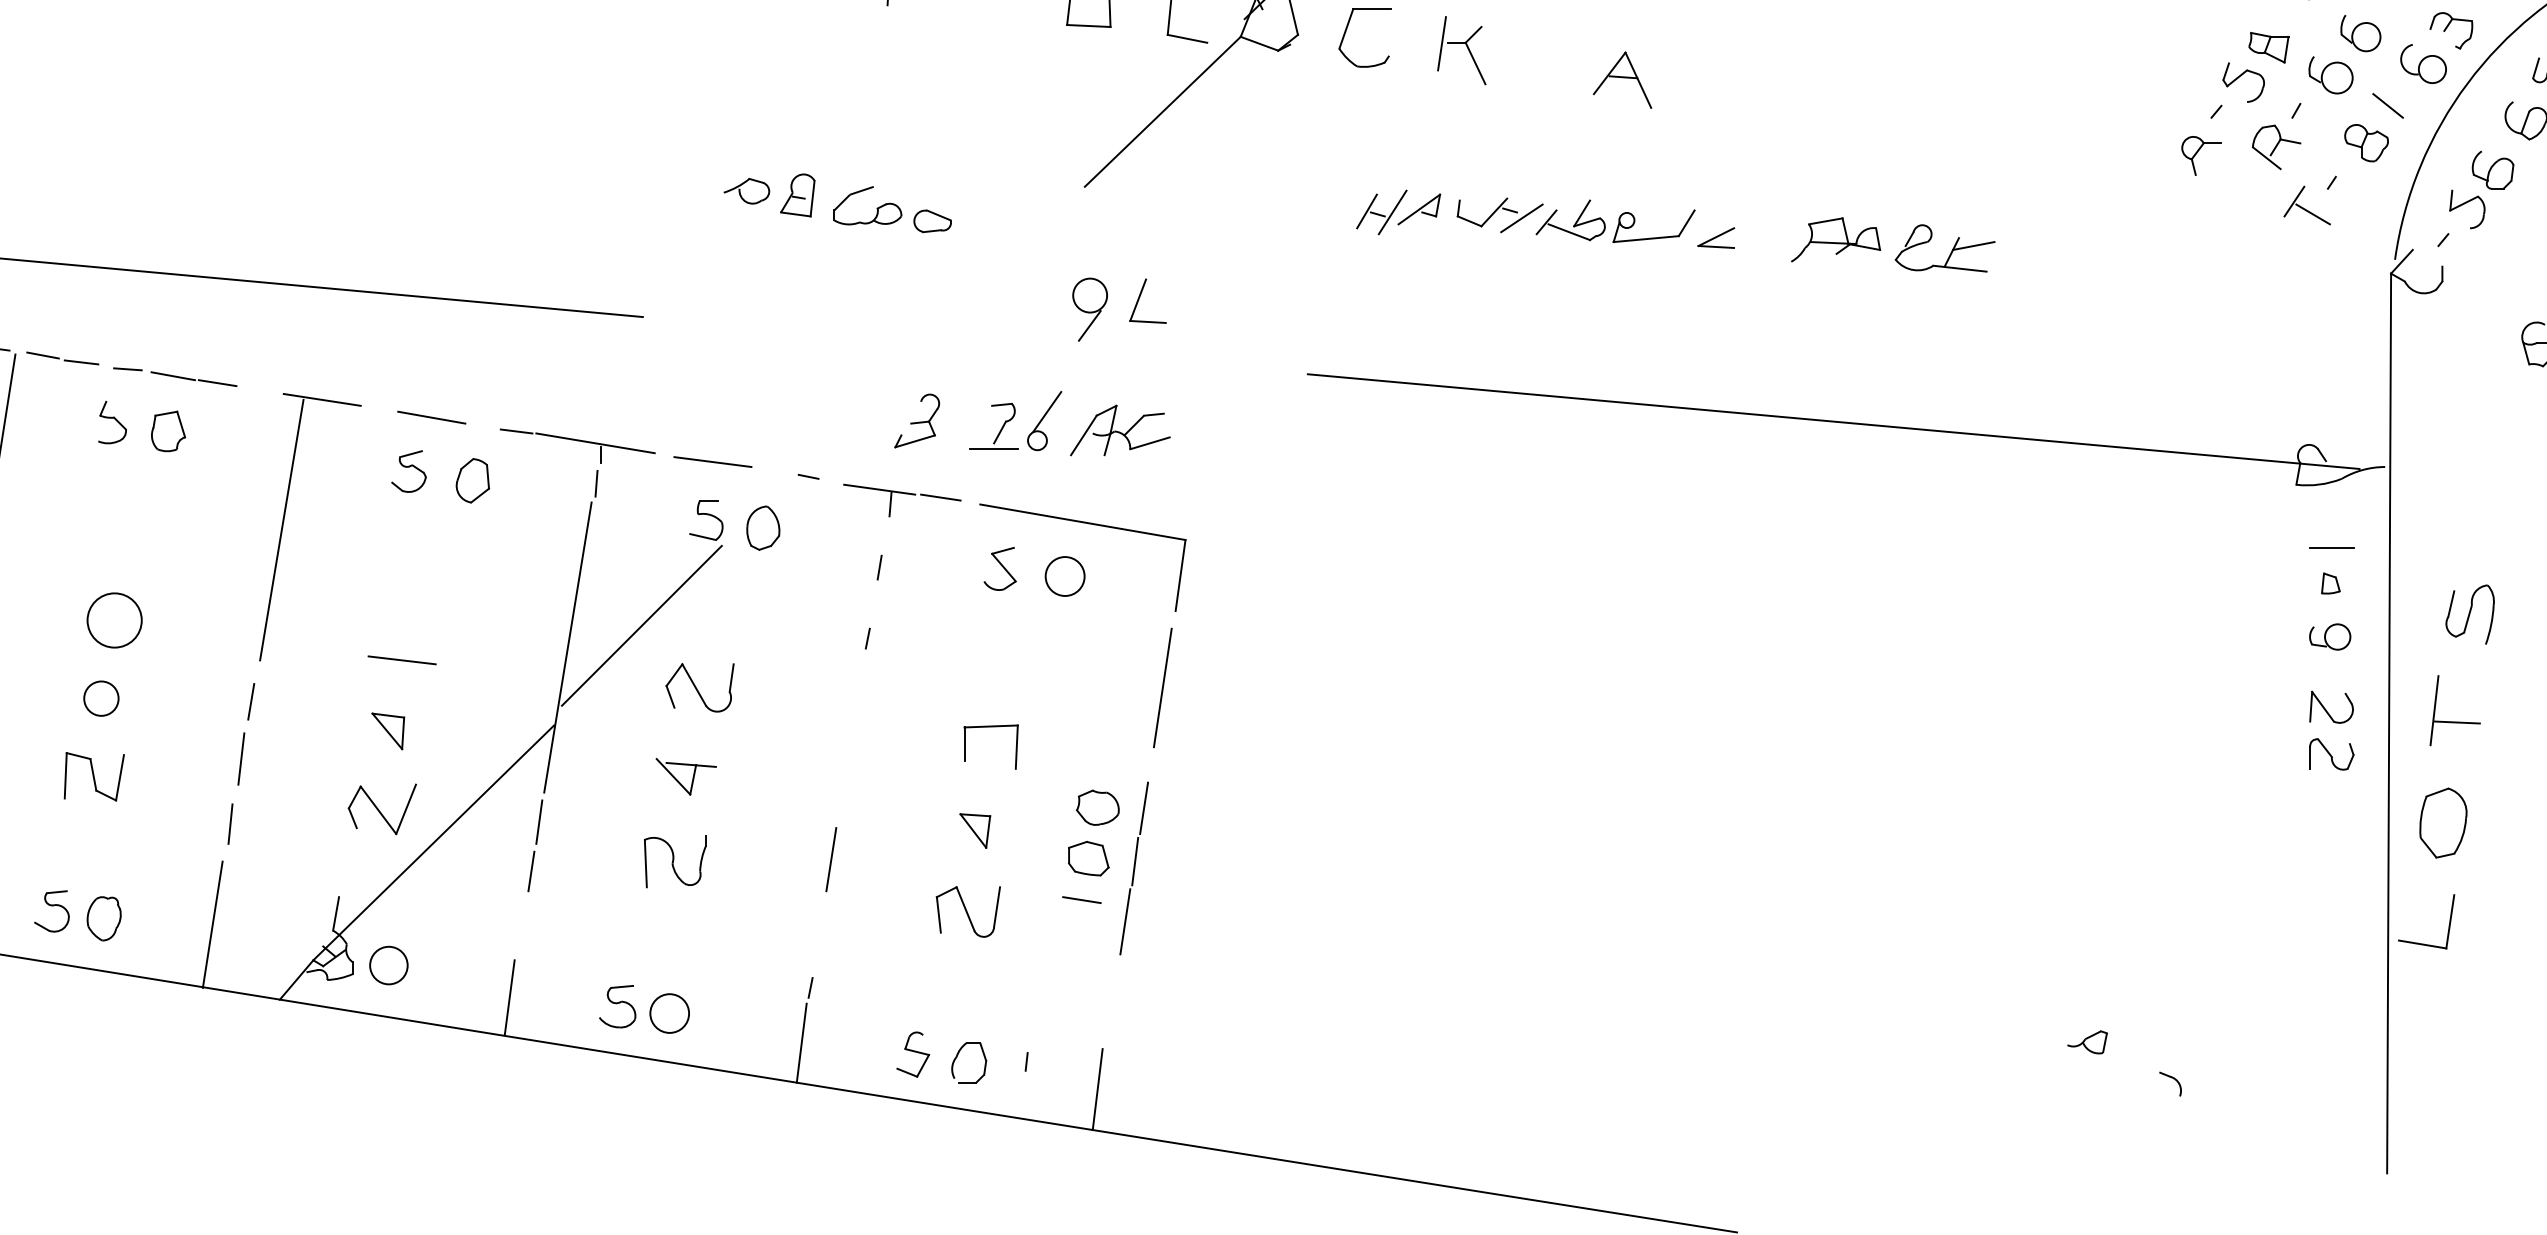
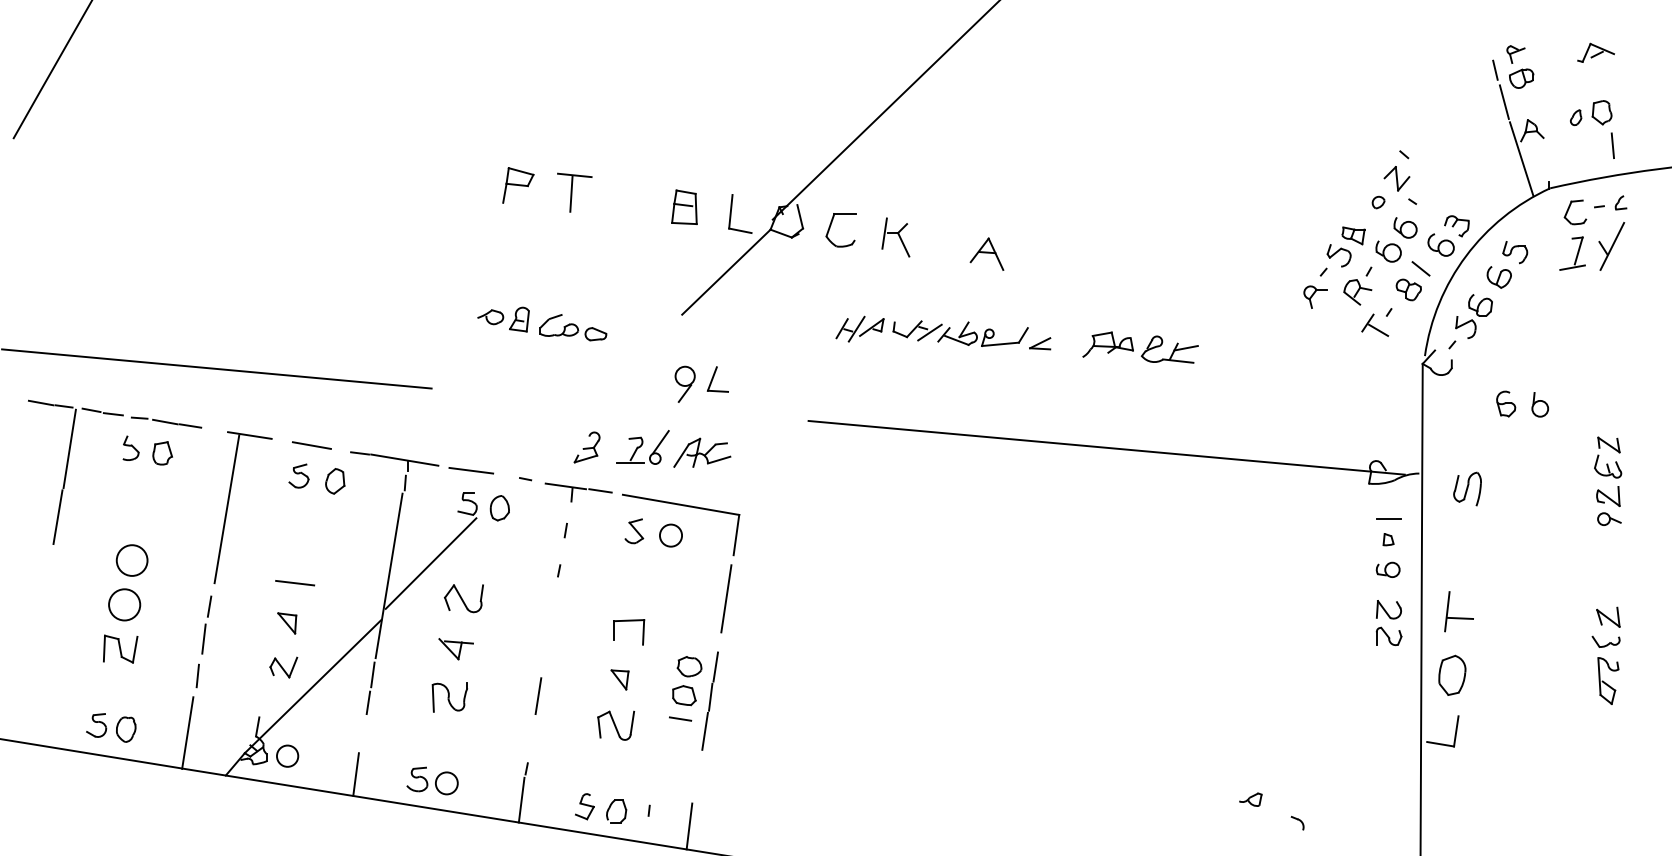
part: (2470, 613) -> (1467, 488), moved
circle: (101, 697) -> (124, 604), size x1.6
part: (381, 809) -> (283, 667), size x0.7

